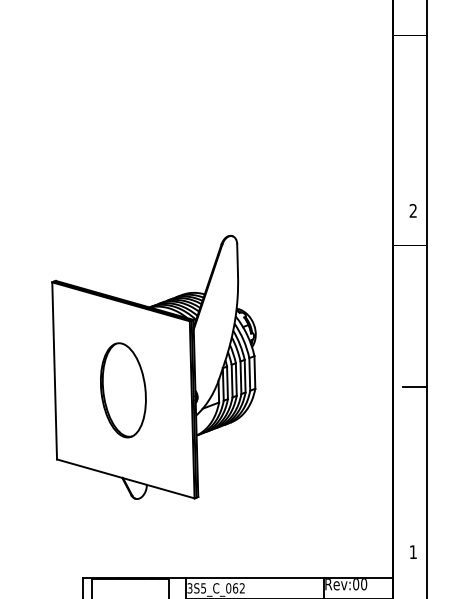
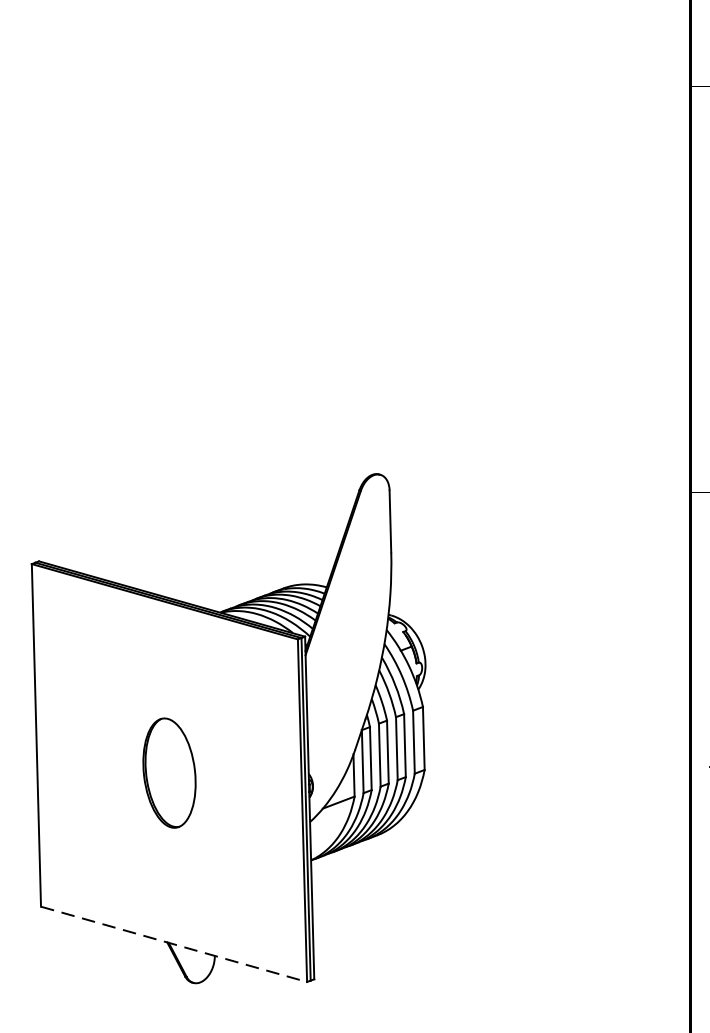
part: (123, 390) -> (169, 773), size x0.6
line: (126, 479) -> (175, 945), solid -> dashed

